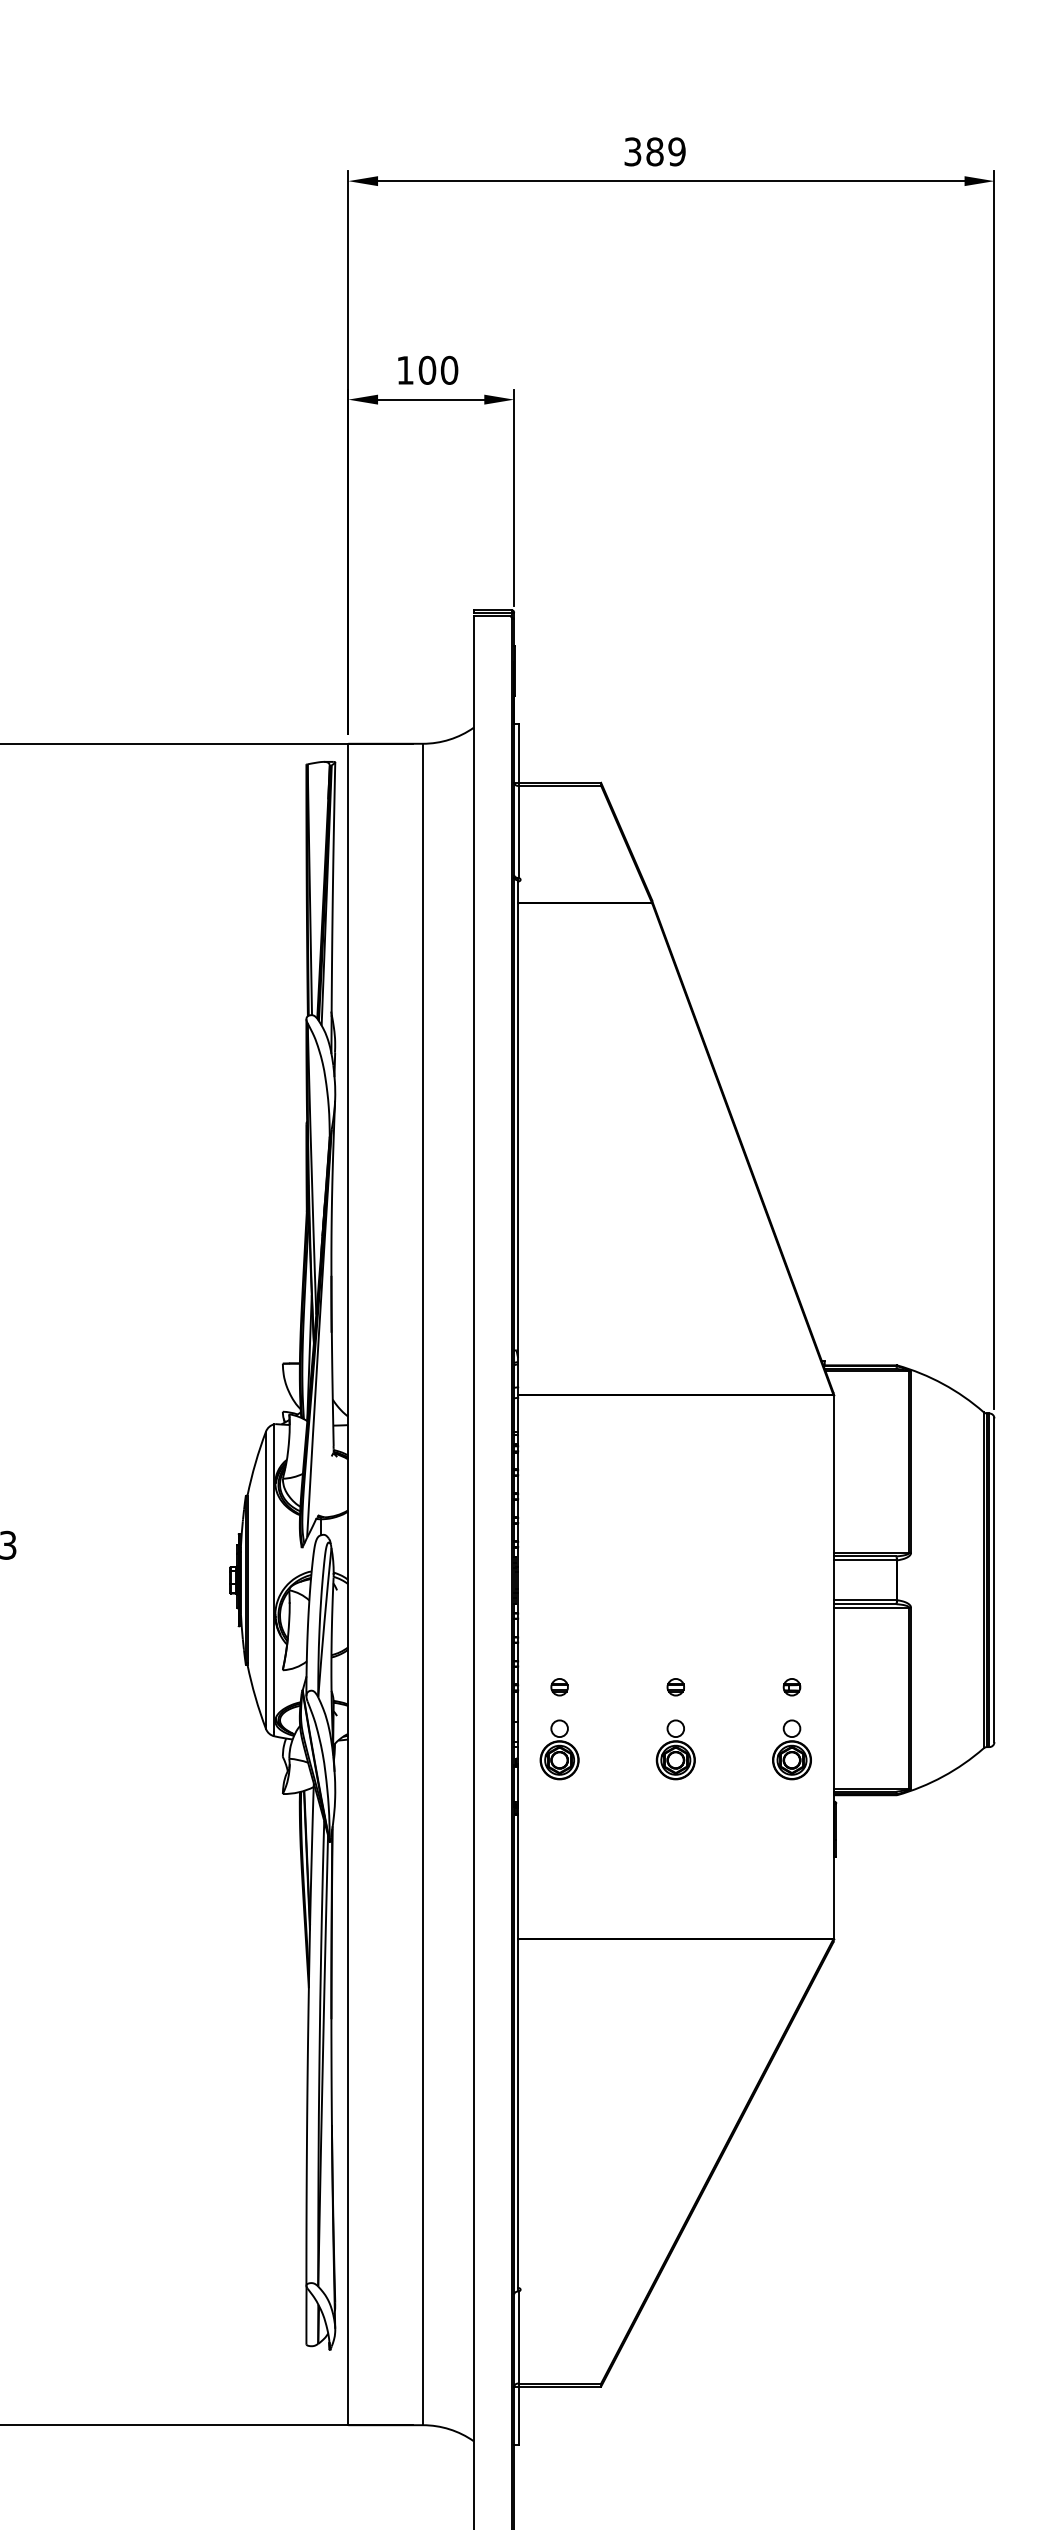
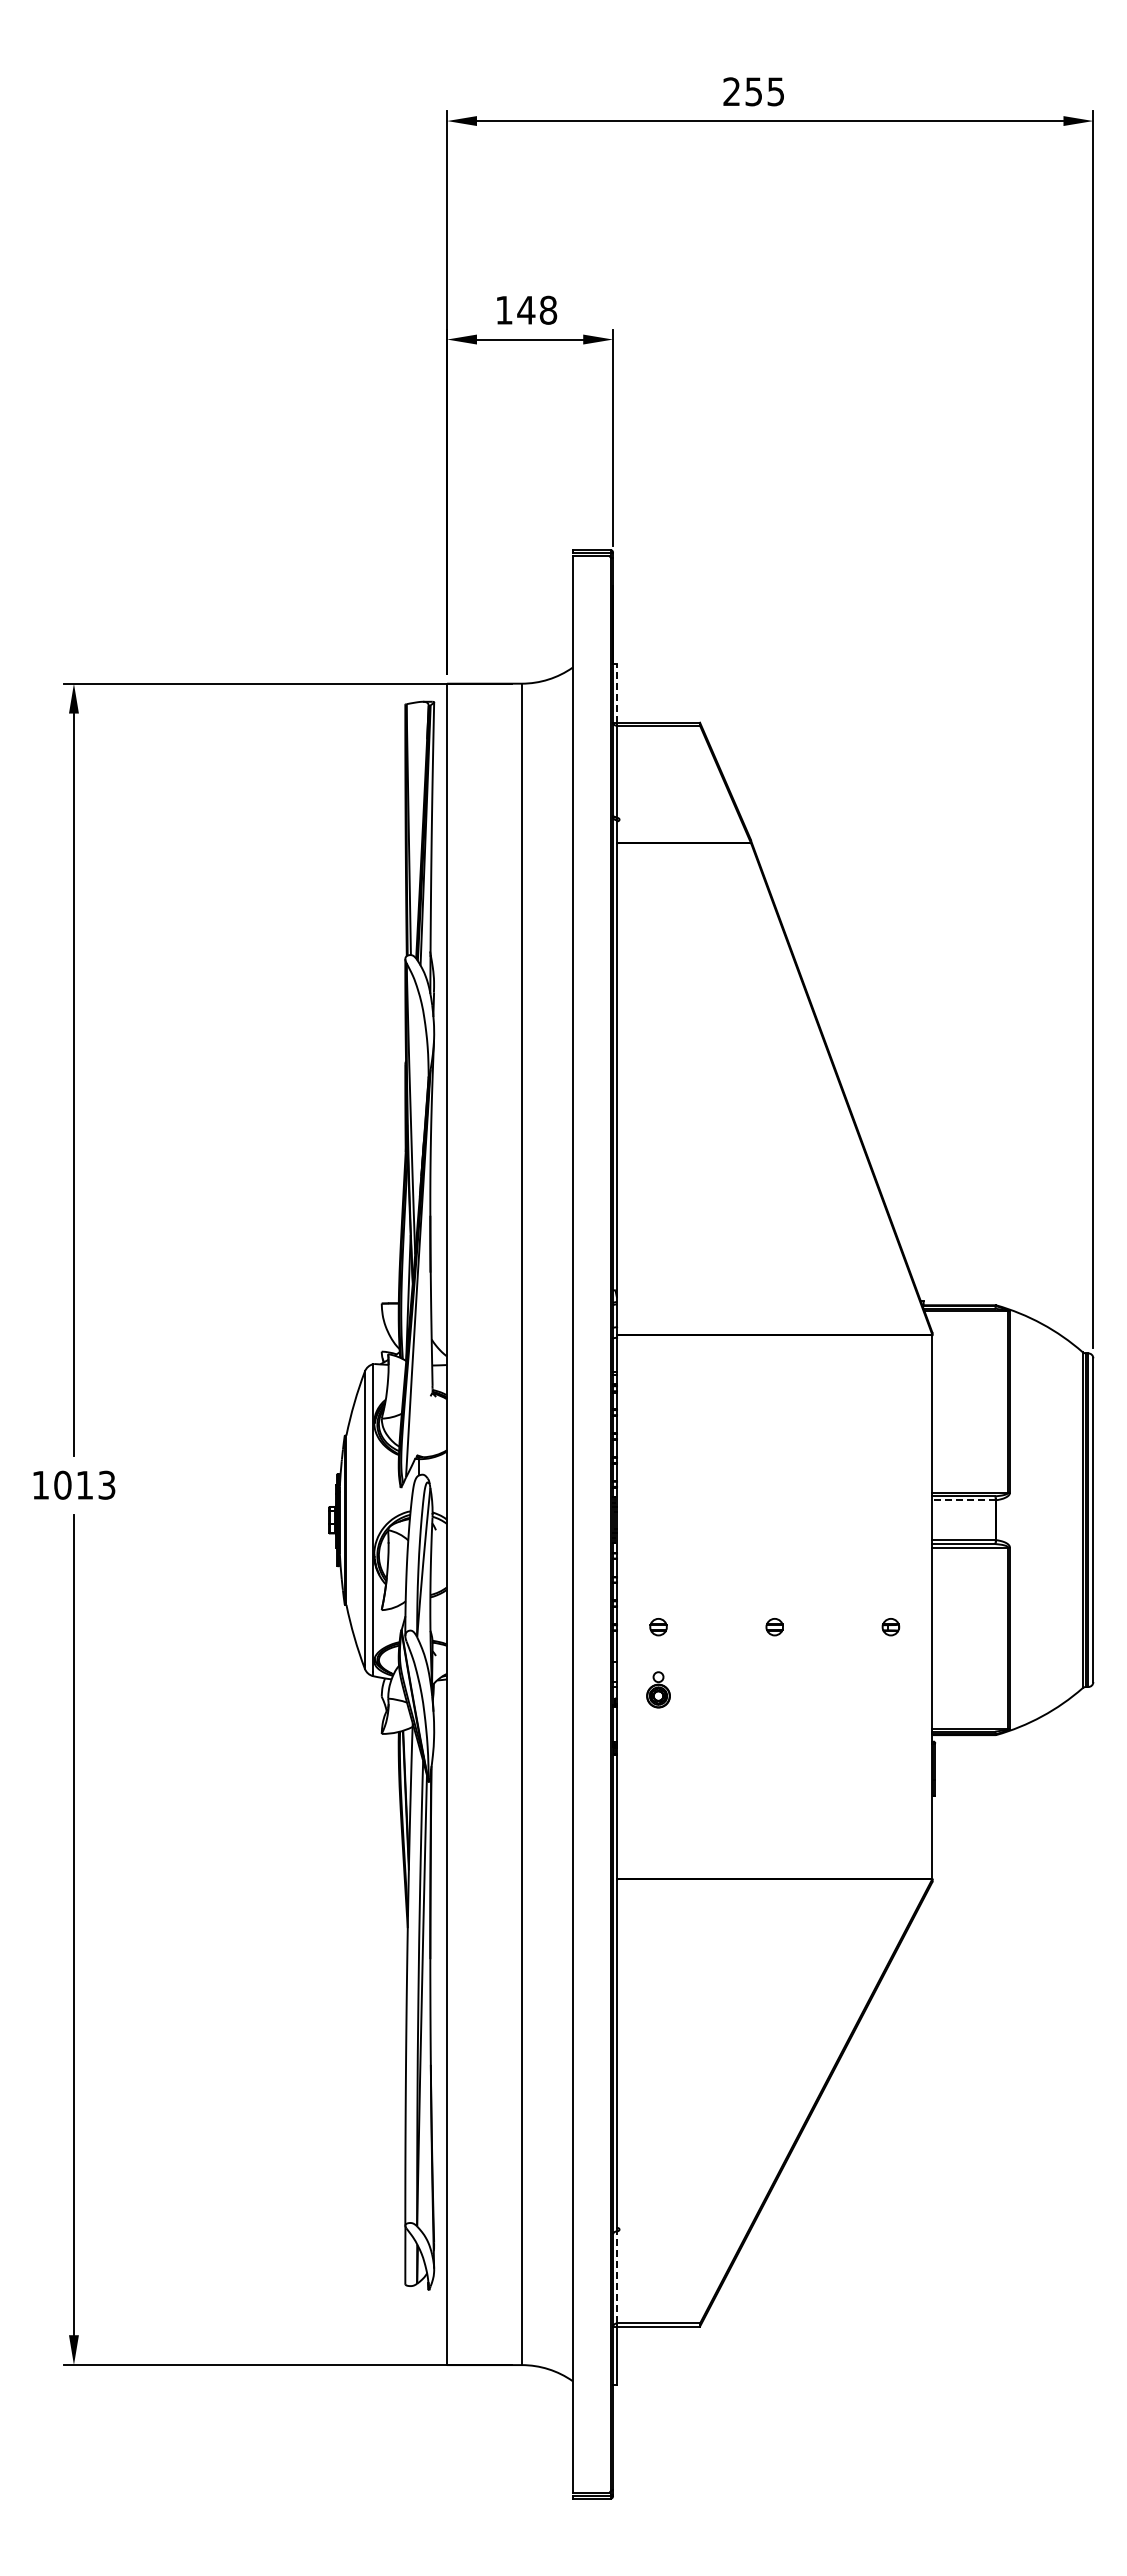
text: (654, 151) -> (753, 91), 389 -> 255
text: (438, 369) -> (537, 309), 100 -> 148
line: (518, 753) -> (617, 693), solid -> dashed
line: (865, 1560) -> (964, 1500), solid -> dashed
part: (559, 1749) -> (658, 1689), size x0.6
part: (675, 1749) -> (774, 1689), removed
part: (791, 1749) -> (890, 1689), removed
line: (518, 2336) -> (617, 2276), solid -> dashed

